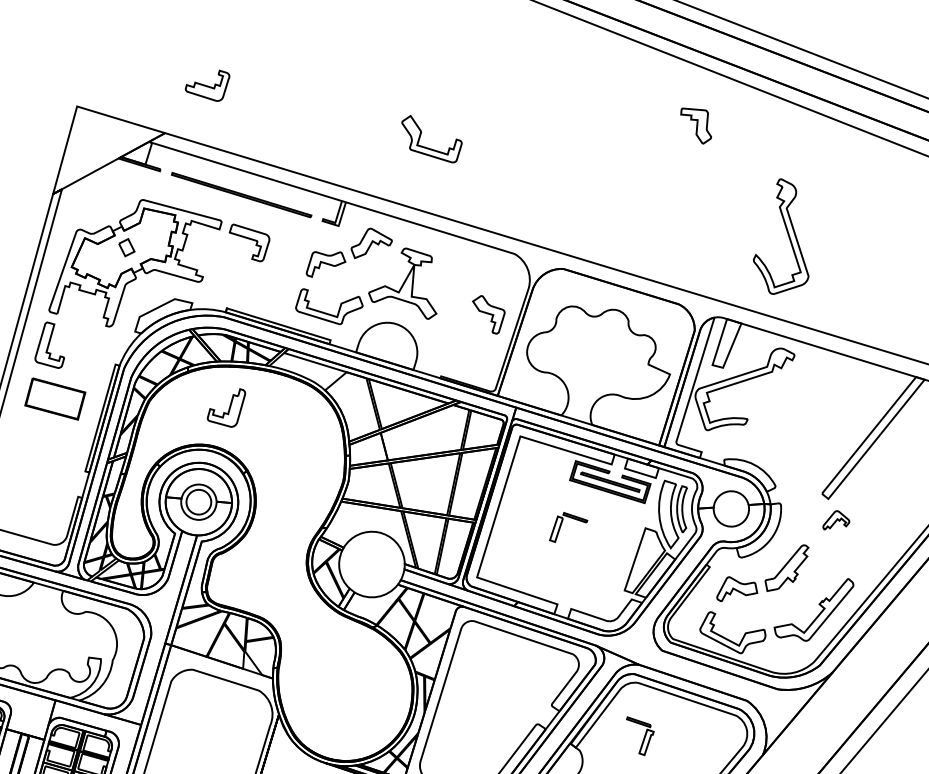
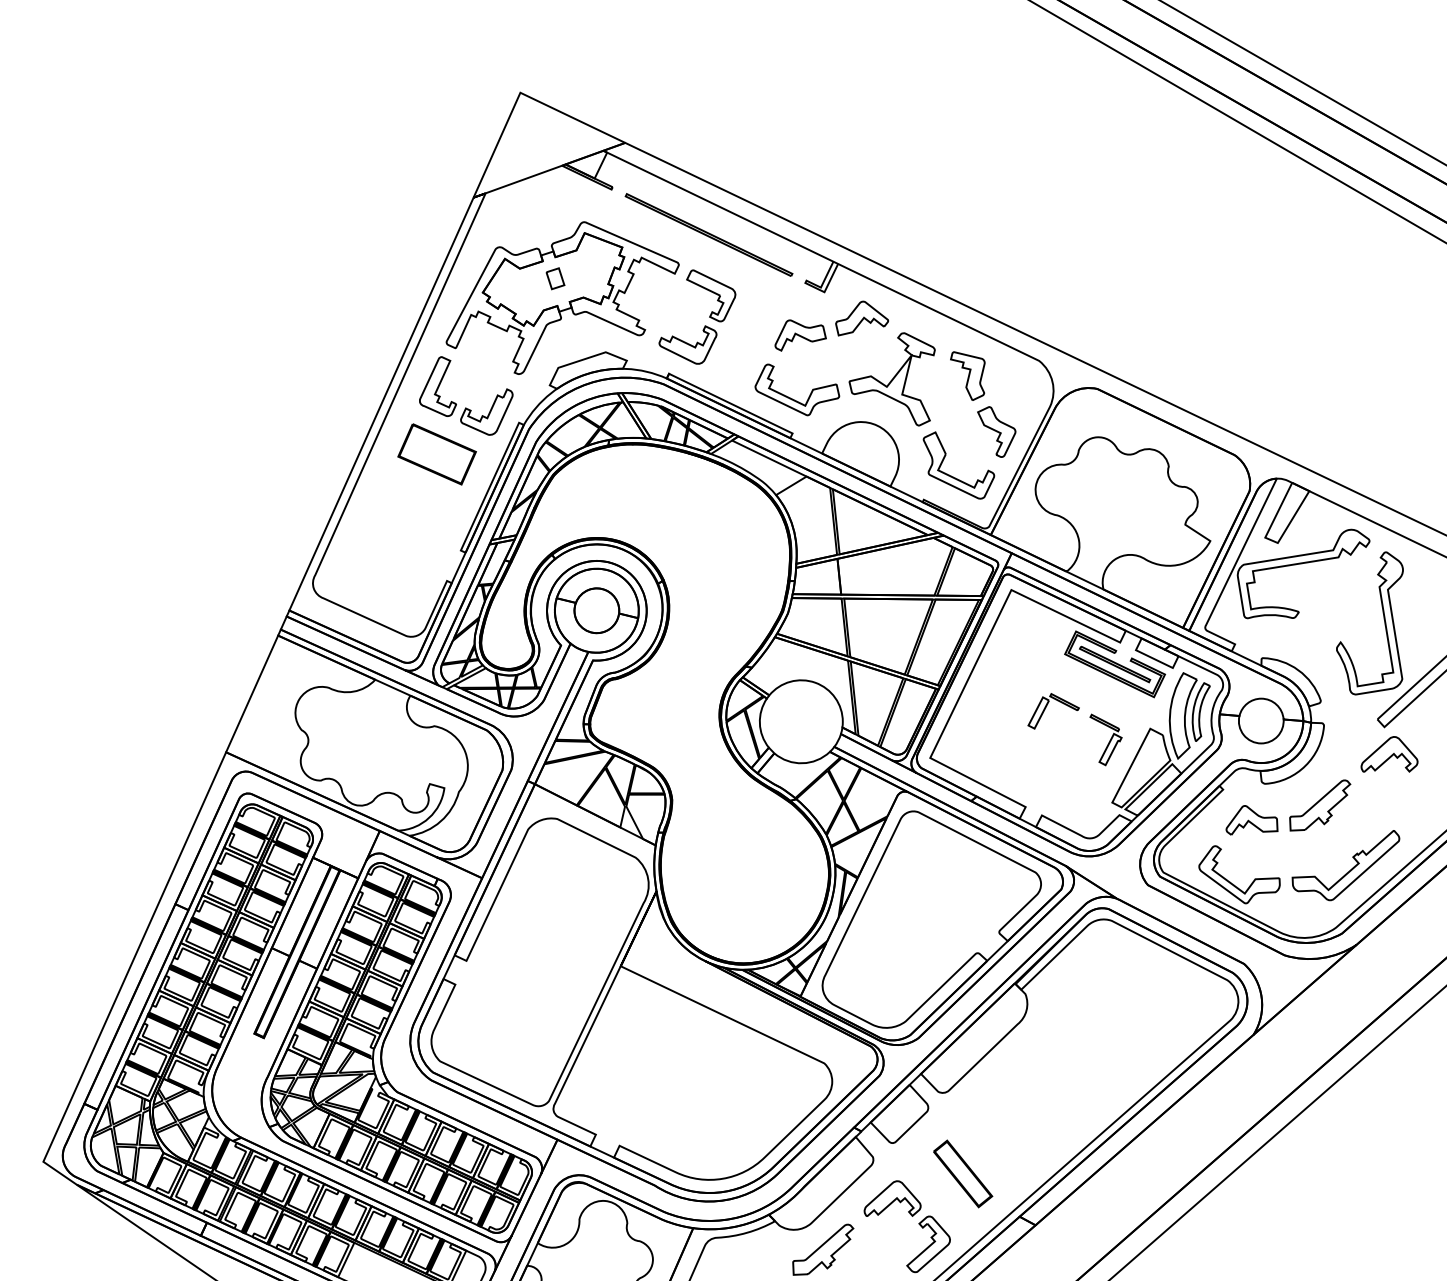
curve: (207, 87) -> (687, 344), moved
part: (696, 125) -> (967, 375), moved
part: (429, 148) -> (953, 476), moved
part: (786, 232) -> (1383, 619), moved
curve: (228, 410) -> (488, 413), moved
circle: (198, 502) -> (596, 610), size x1.43
part: (835, 519) -> (1389, 754), size x1.67
part: (641, 735) -> (1105, 739), moved

